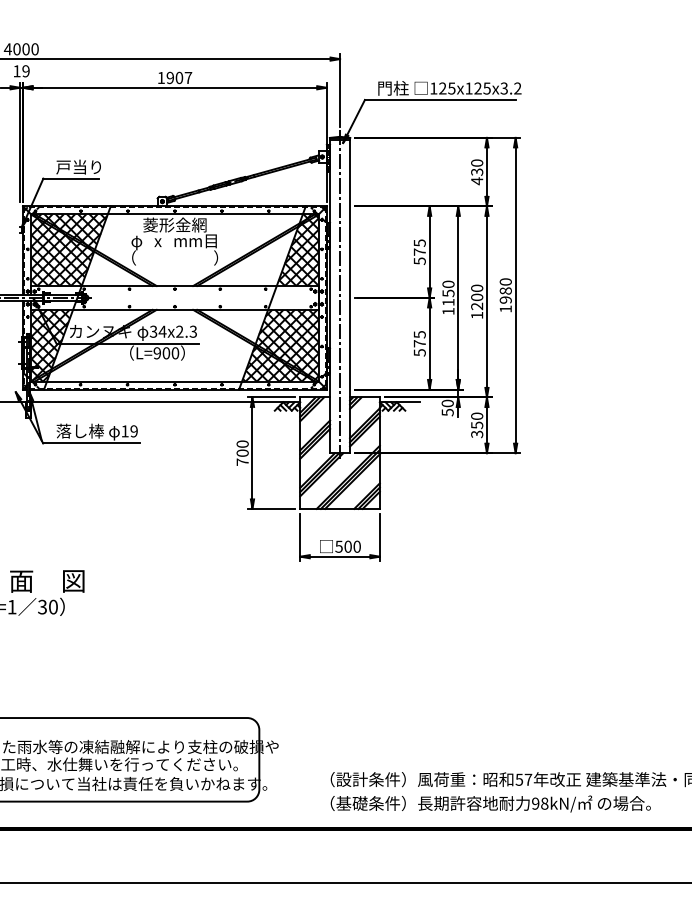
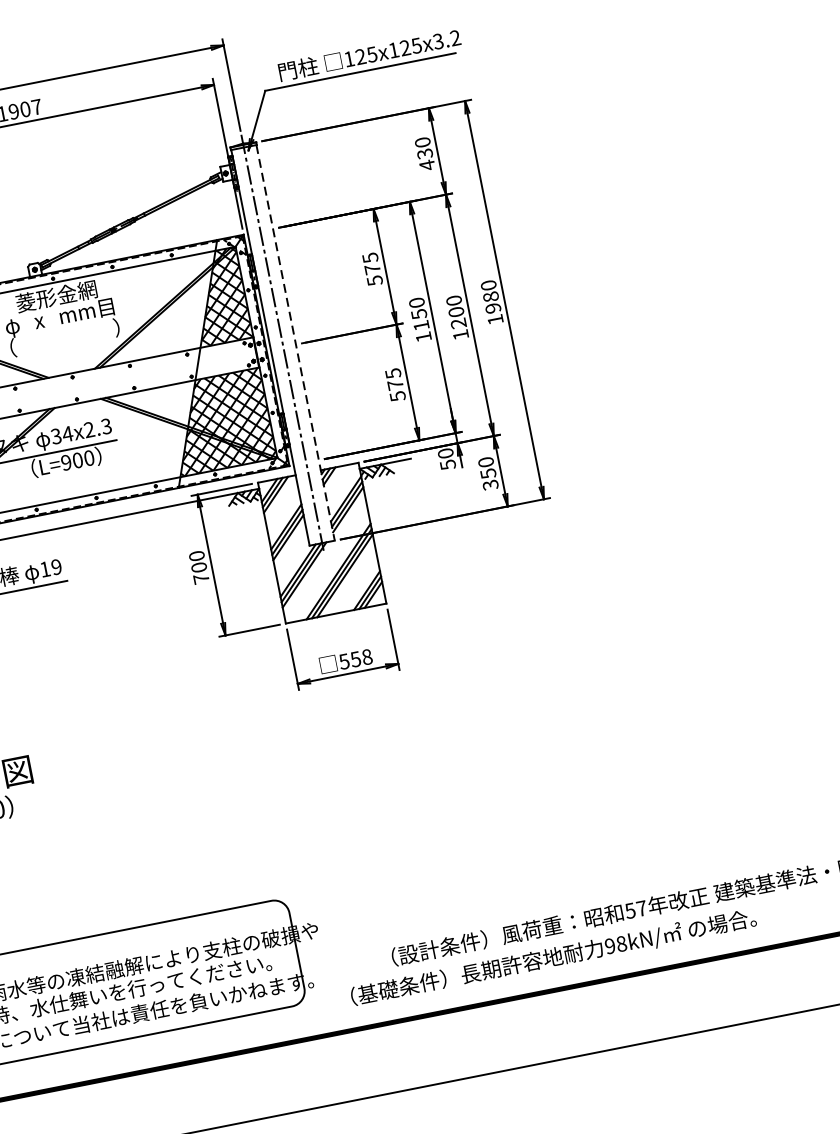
line: (350, 296) -> (296, 342), solid -> dashed
text: (352, 546) -> (361, 657), 500 -> 558
text: (490, 803) -> (553, 957), moved

